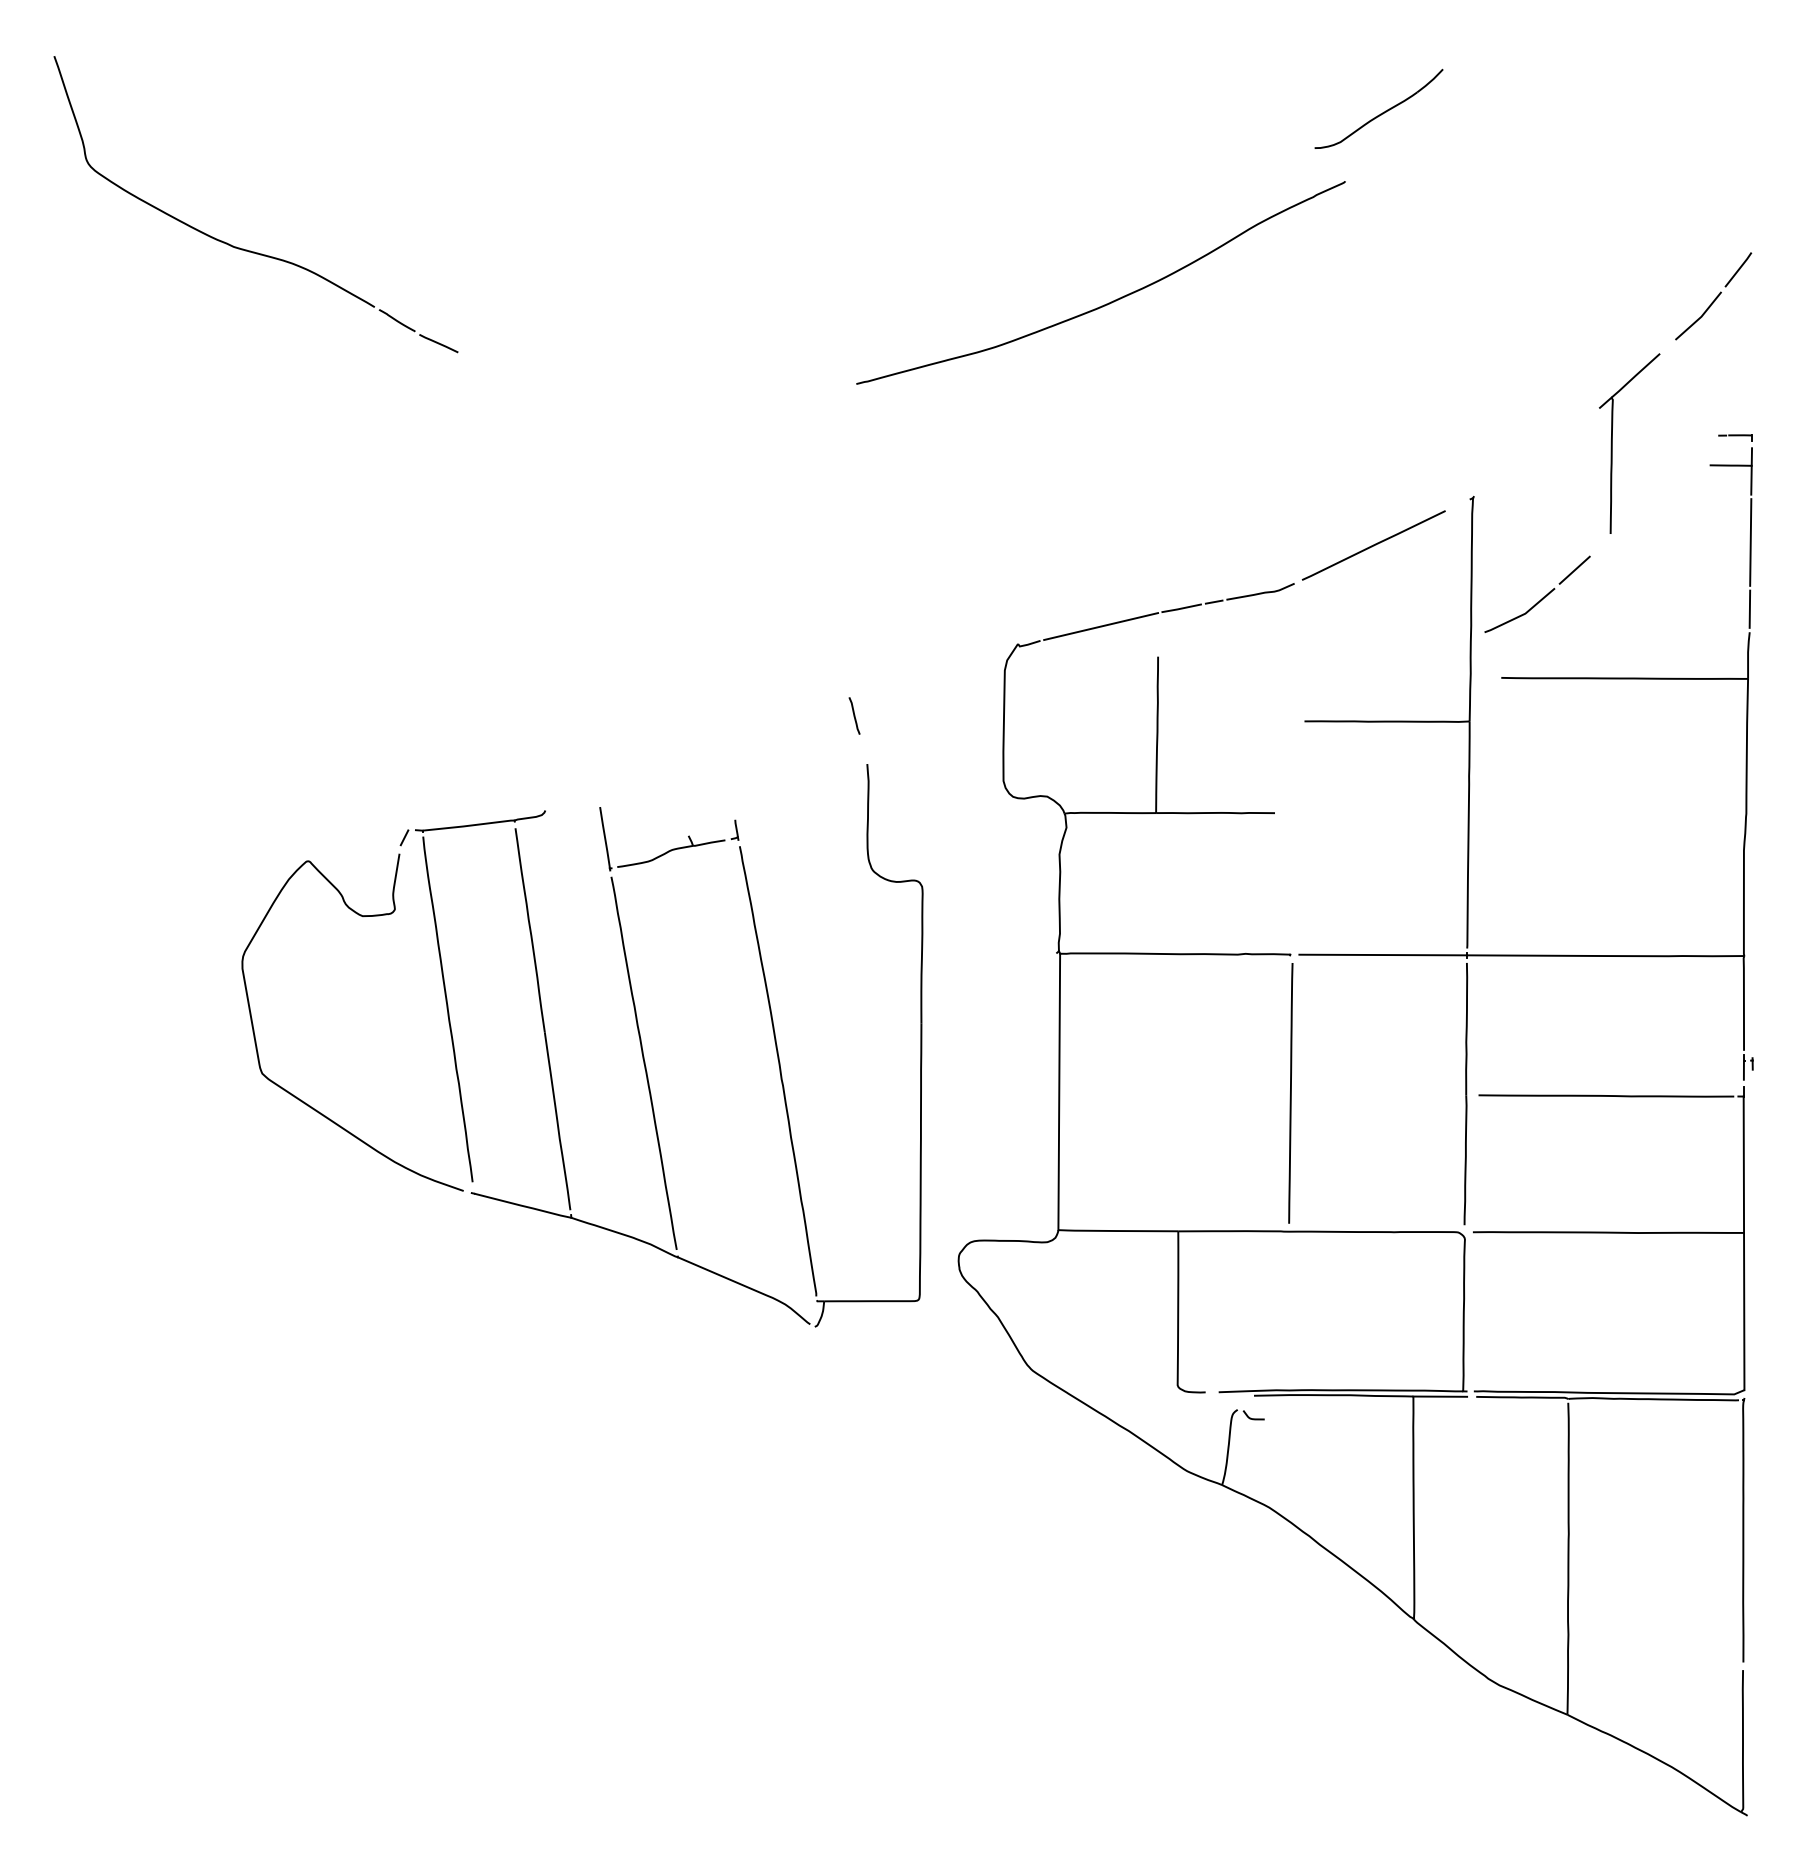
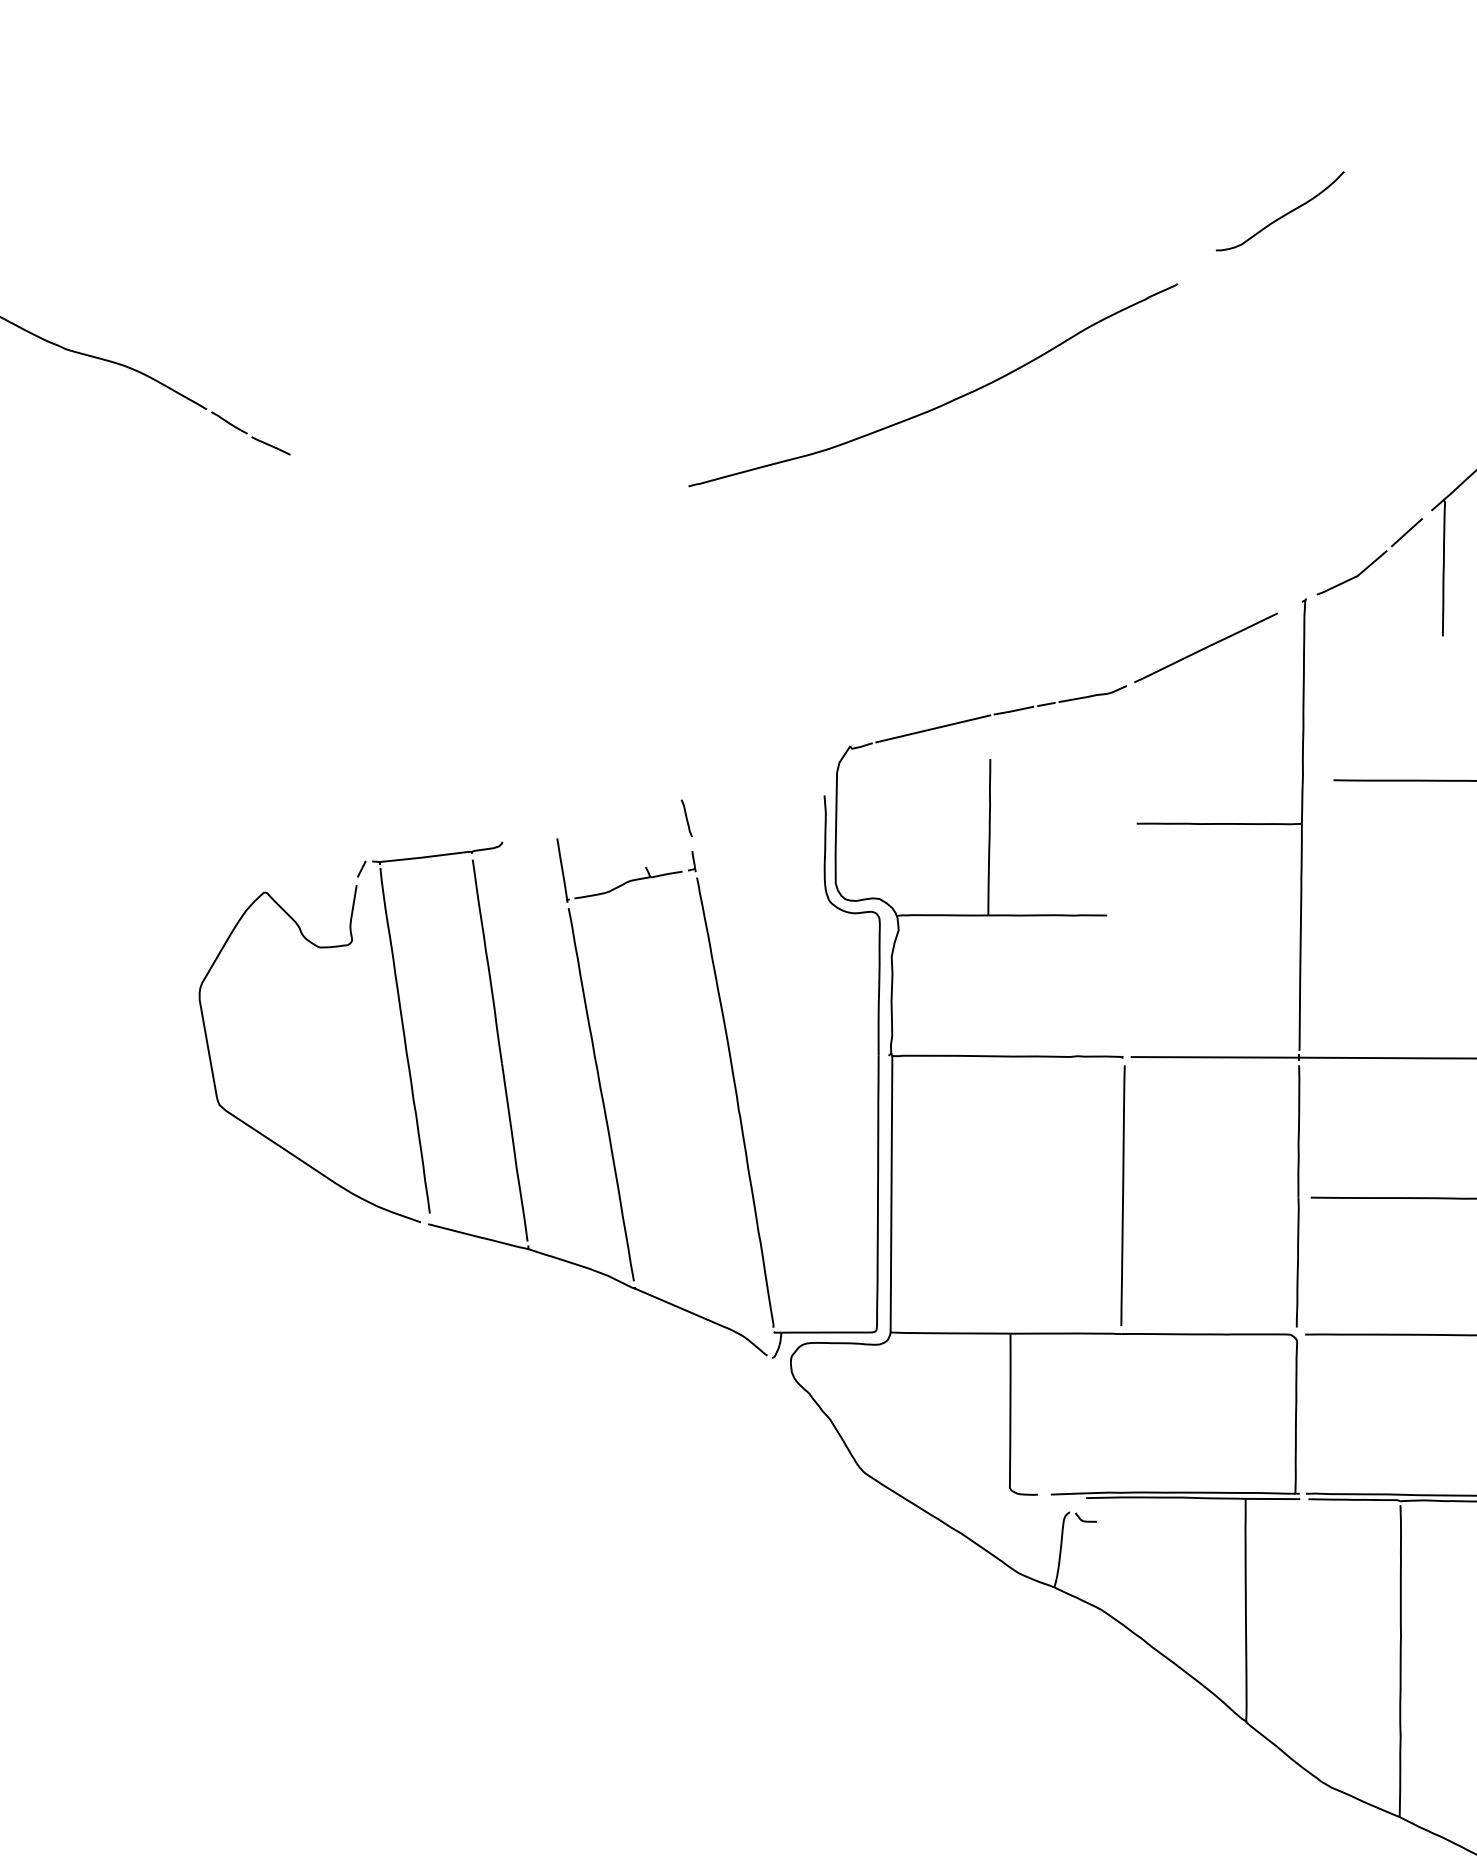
part: (1378, 108) -> (1279, 210), moved
part: (1542, 597) -> (1374, 559), moved
part: (548, 1049) -> (505, 1080), moved

